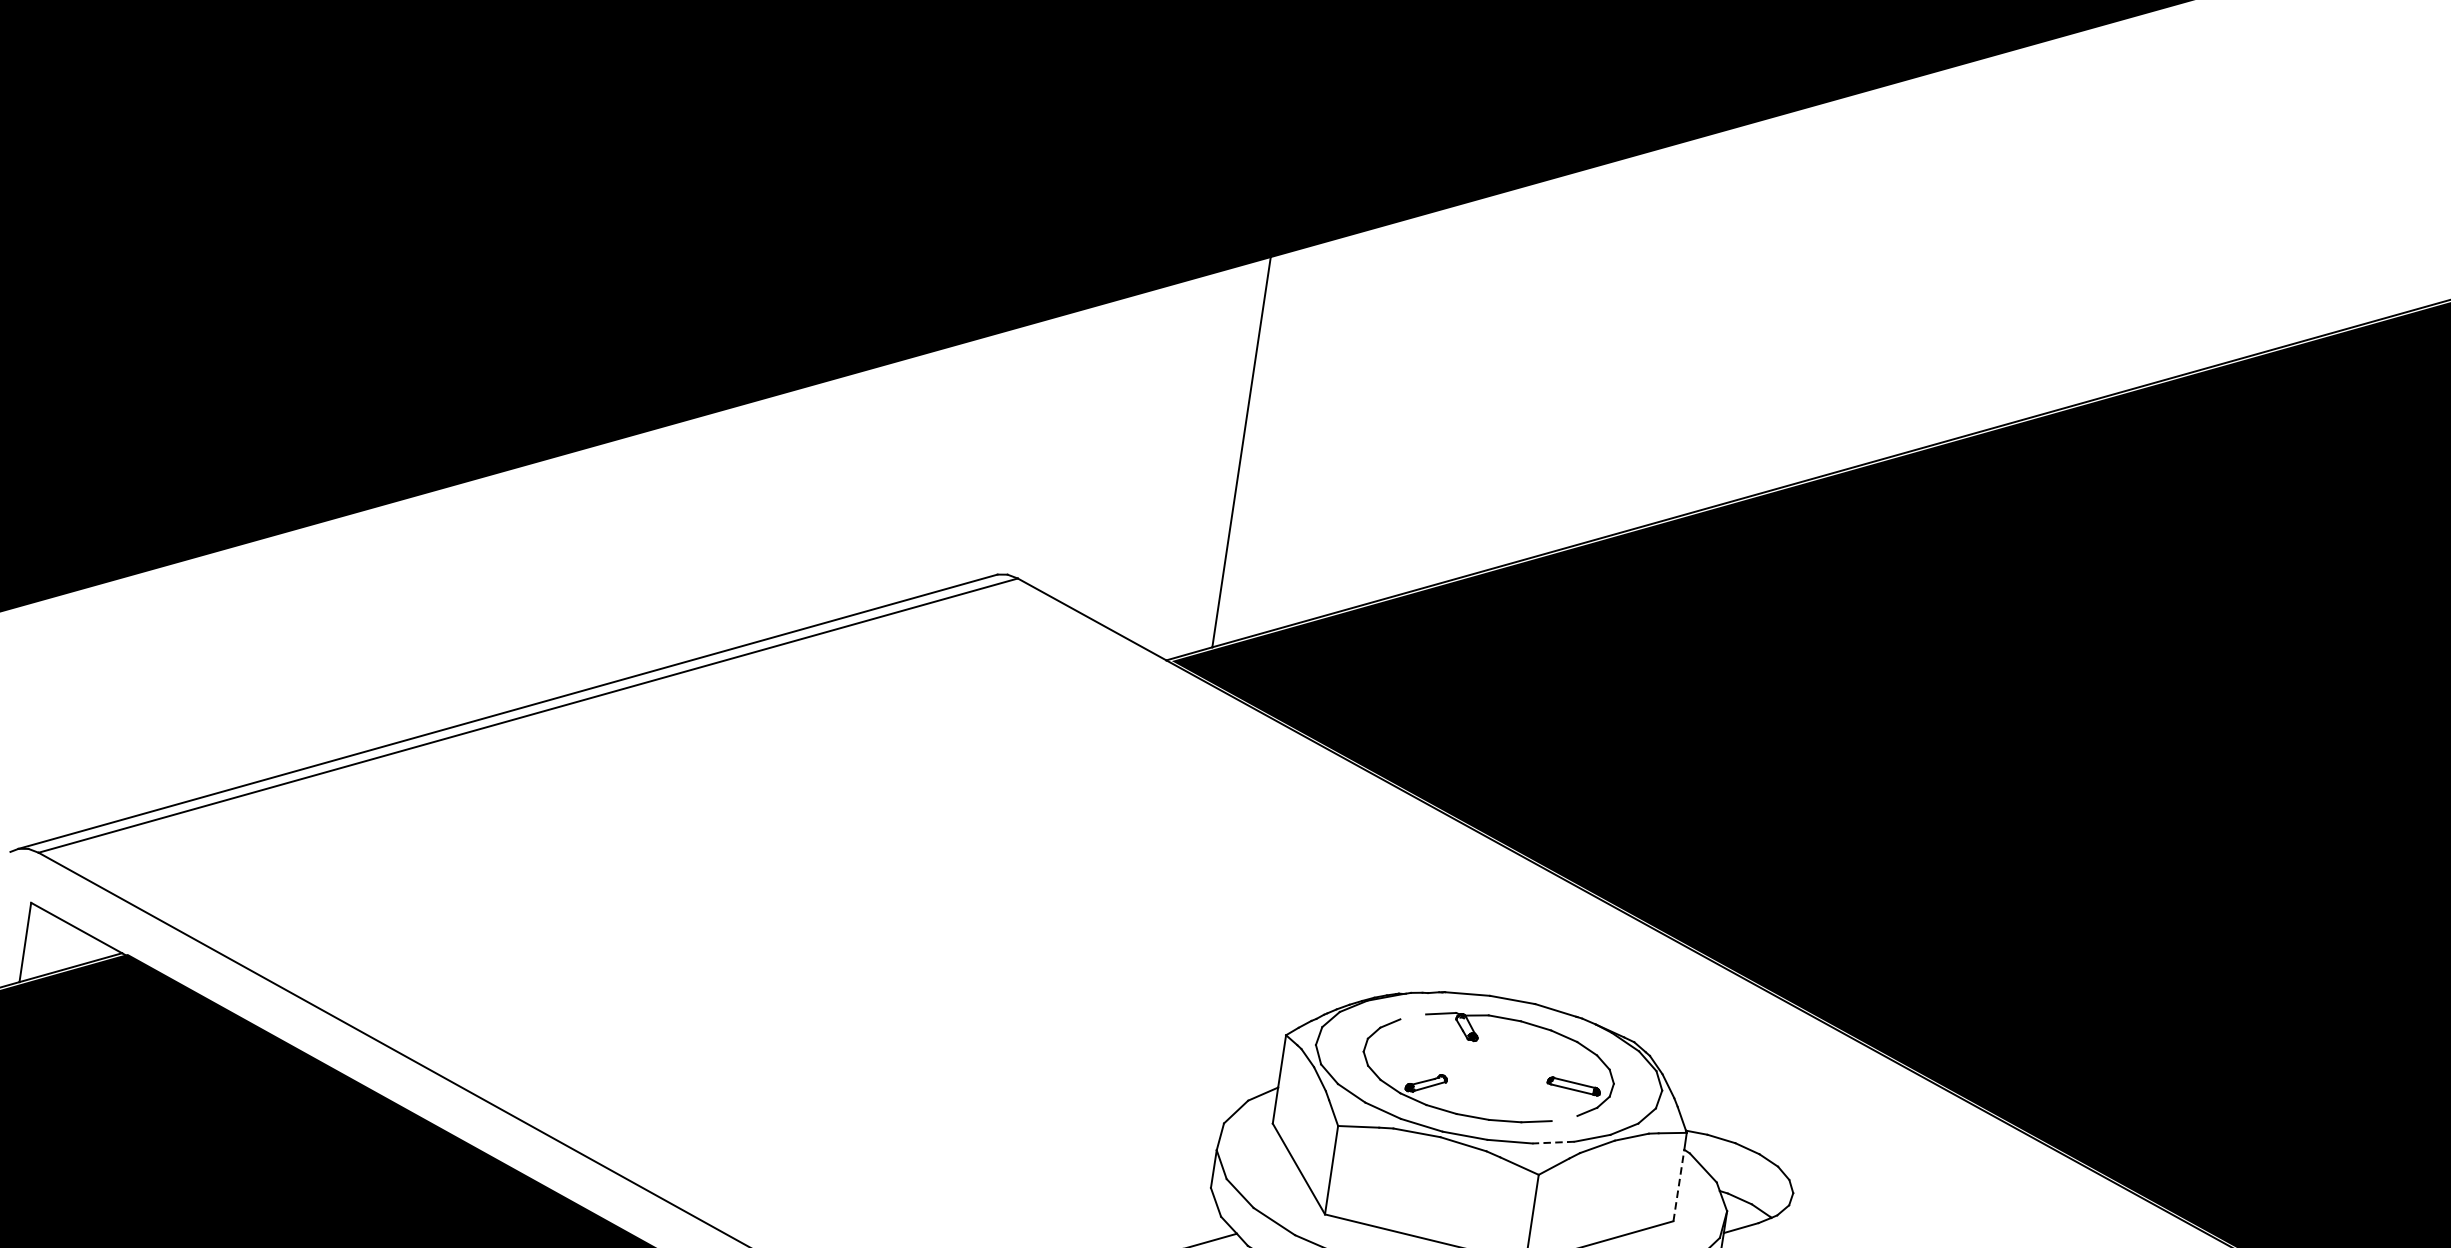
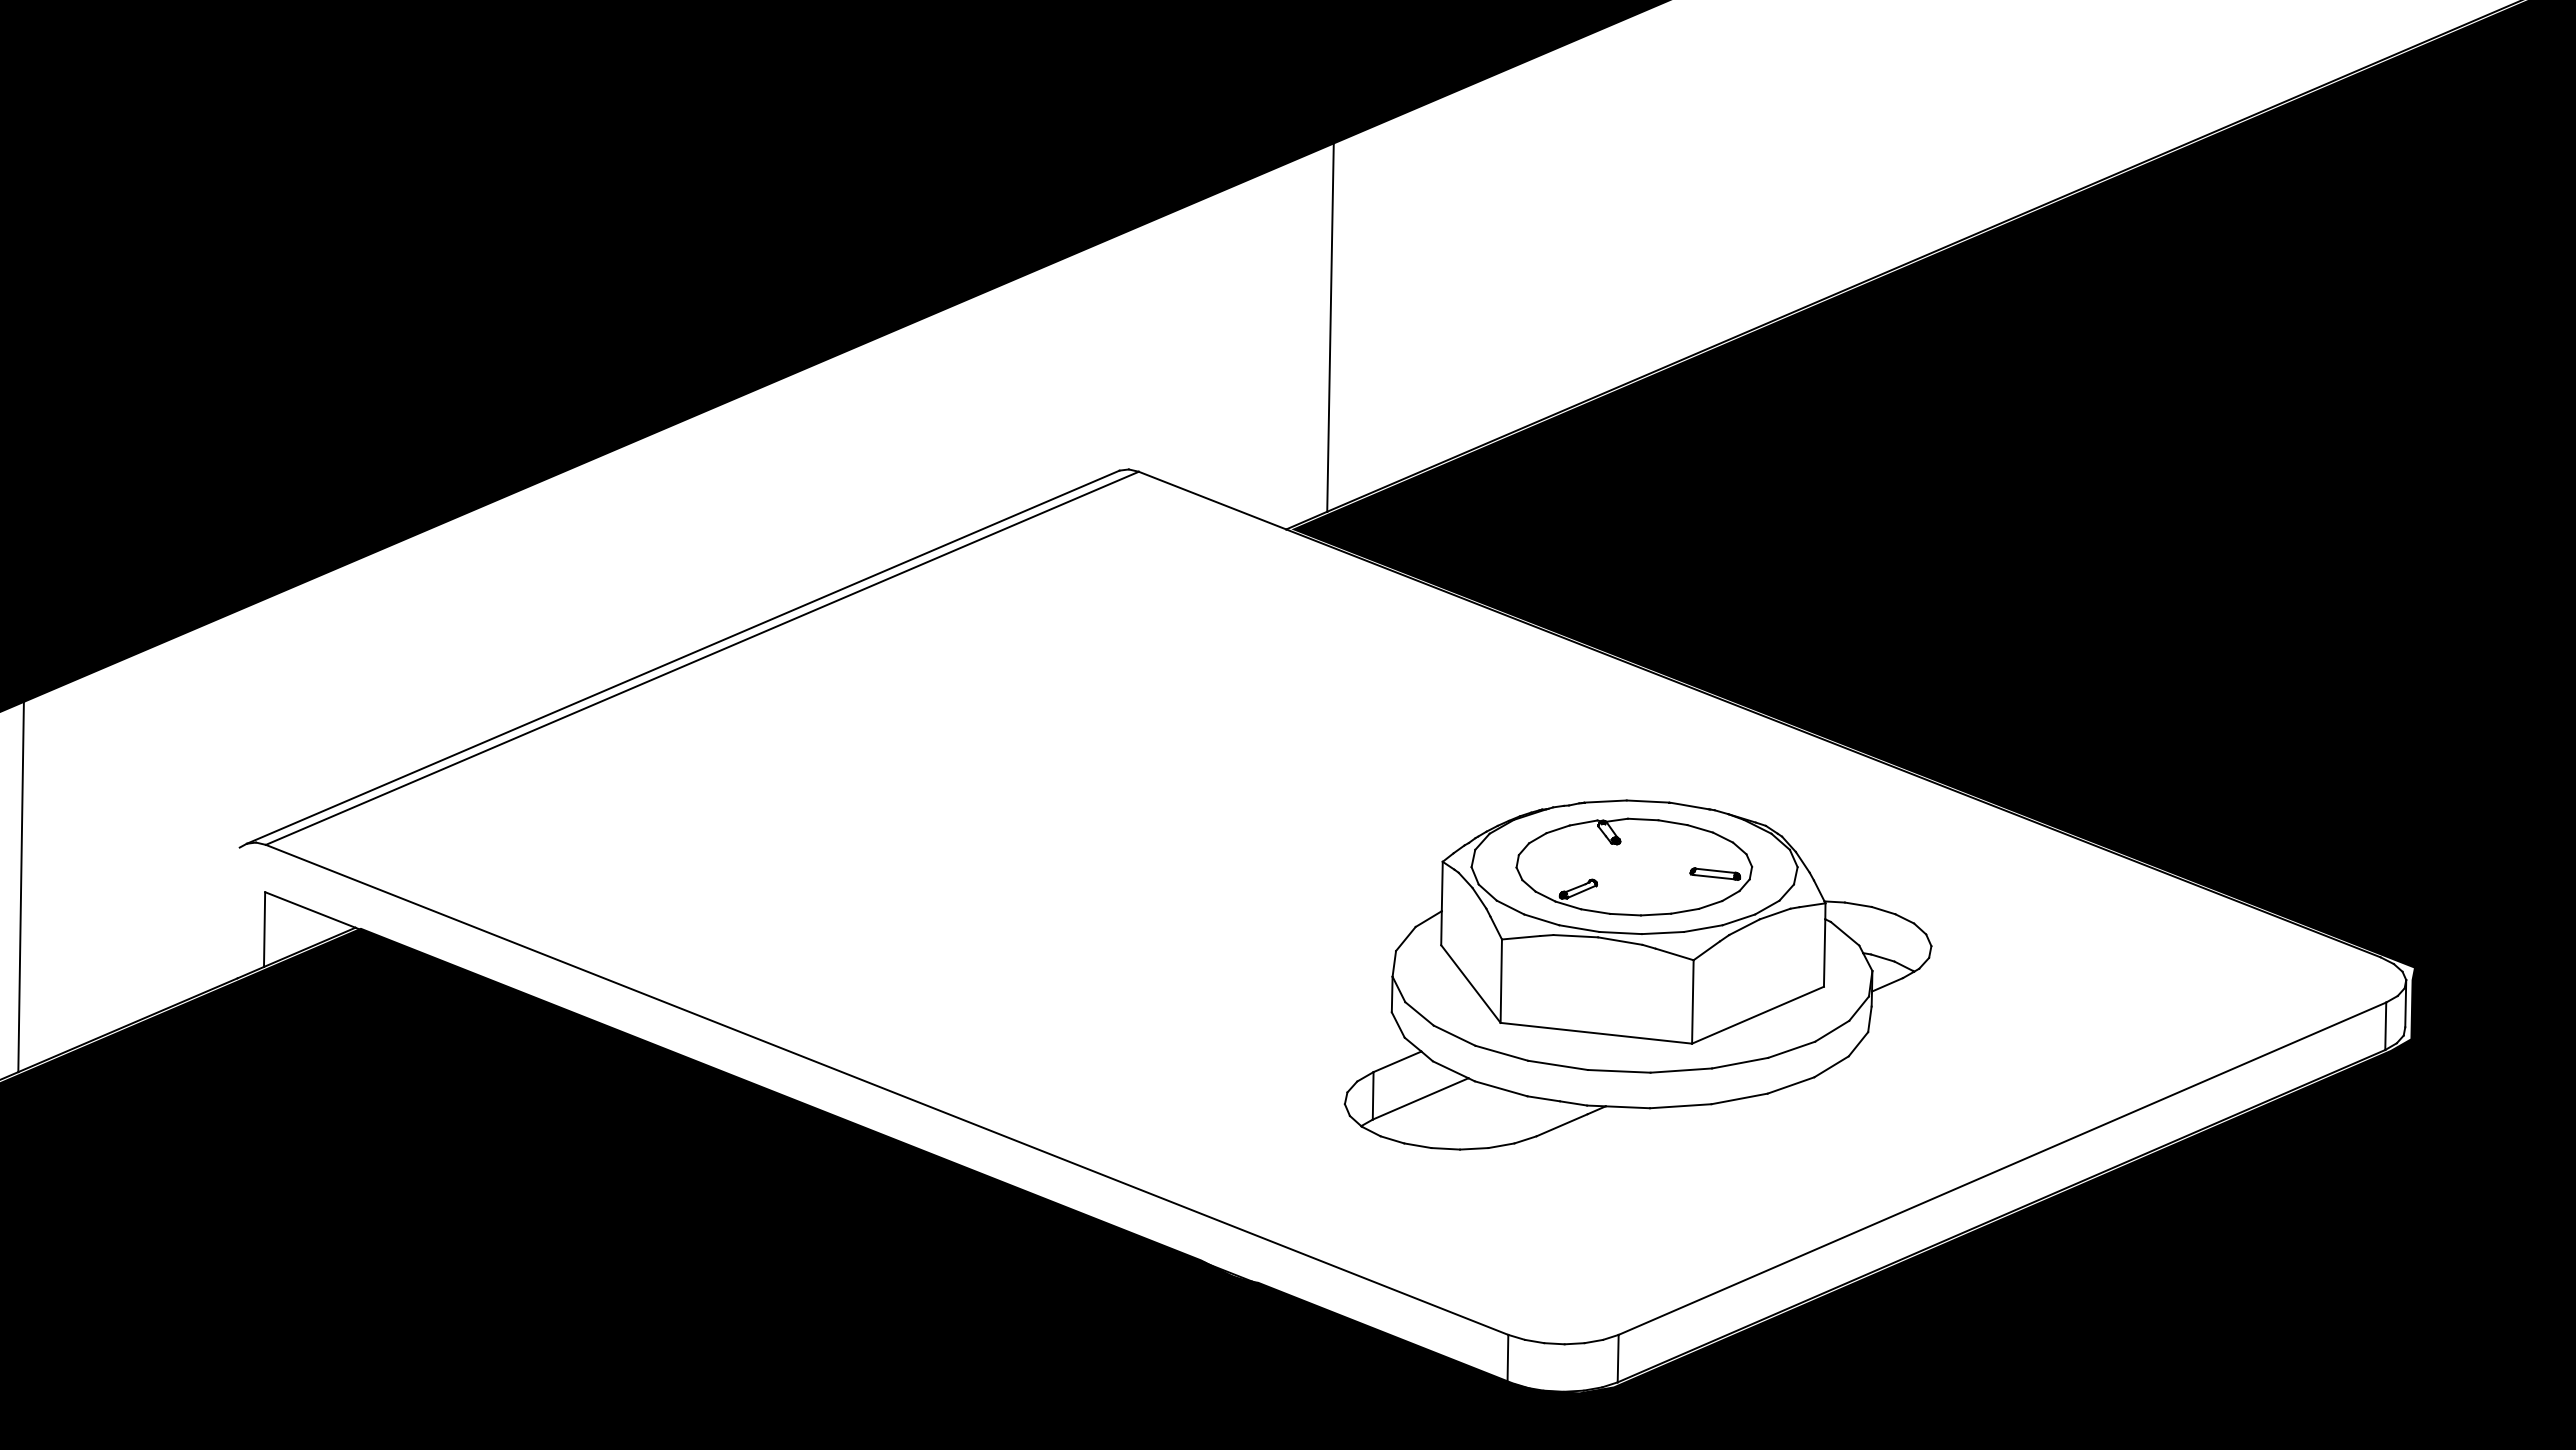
line: (1412, 1016) -> (1557, 829), added
line: (1564, 1118) -> (1710, 904), added
line: (1553, 1142) -> (1703, 928), dashed -> solid
line: (1678, 1185) -> (1824, 953), dashed -> solid

